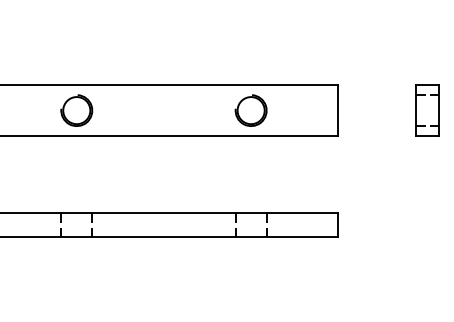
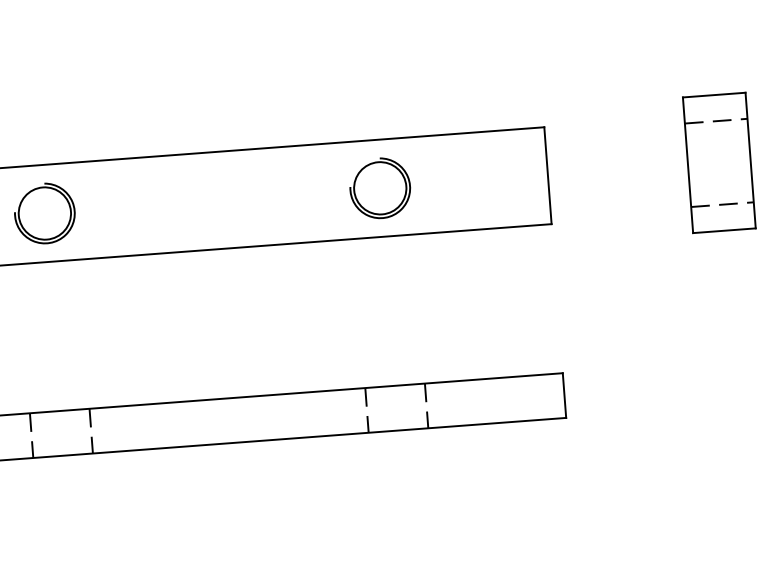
part: (427, 110) -> (719, 162), size x1.4

